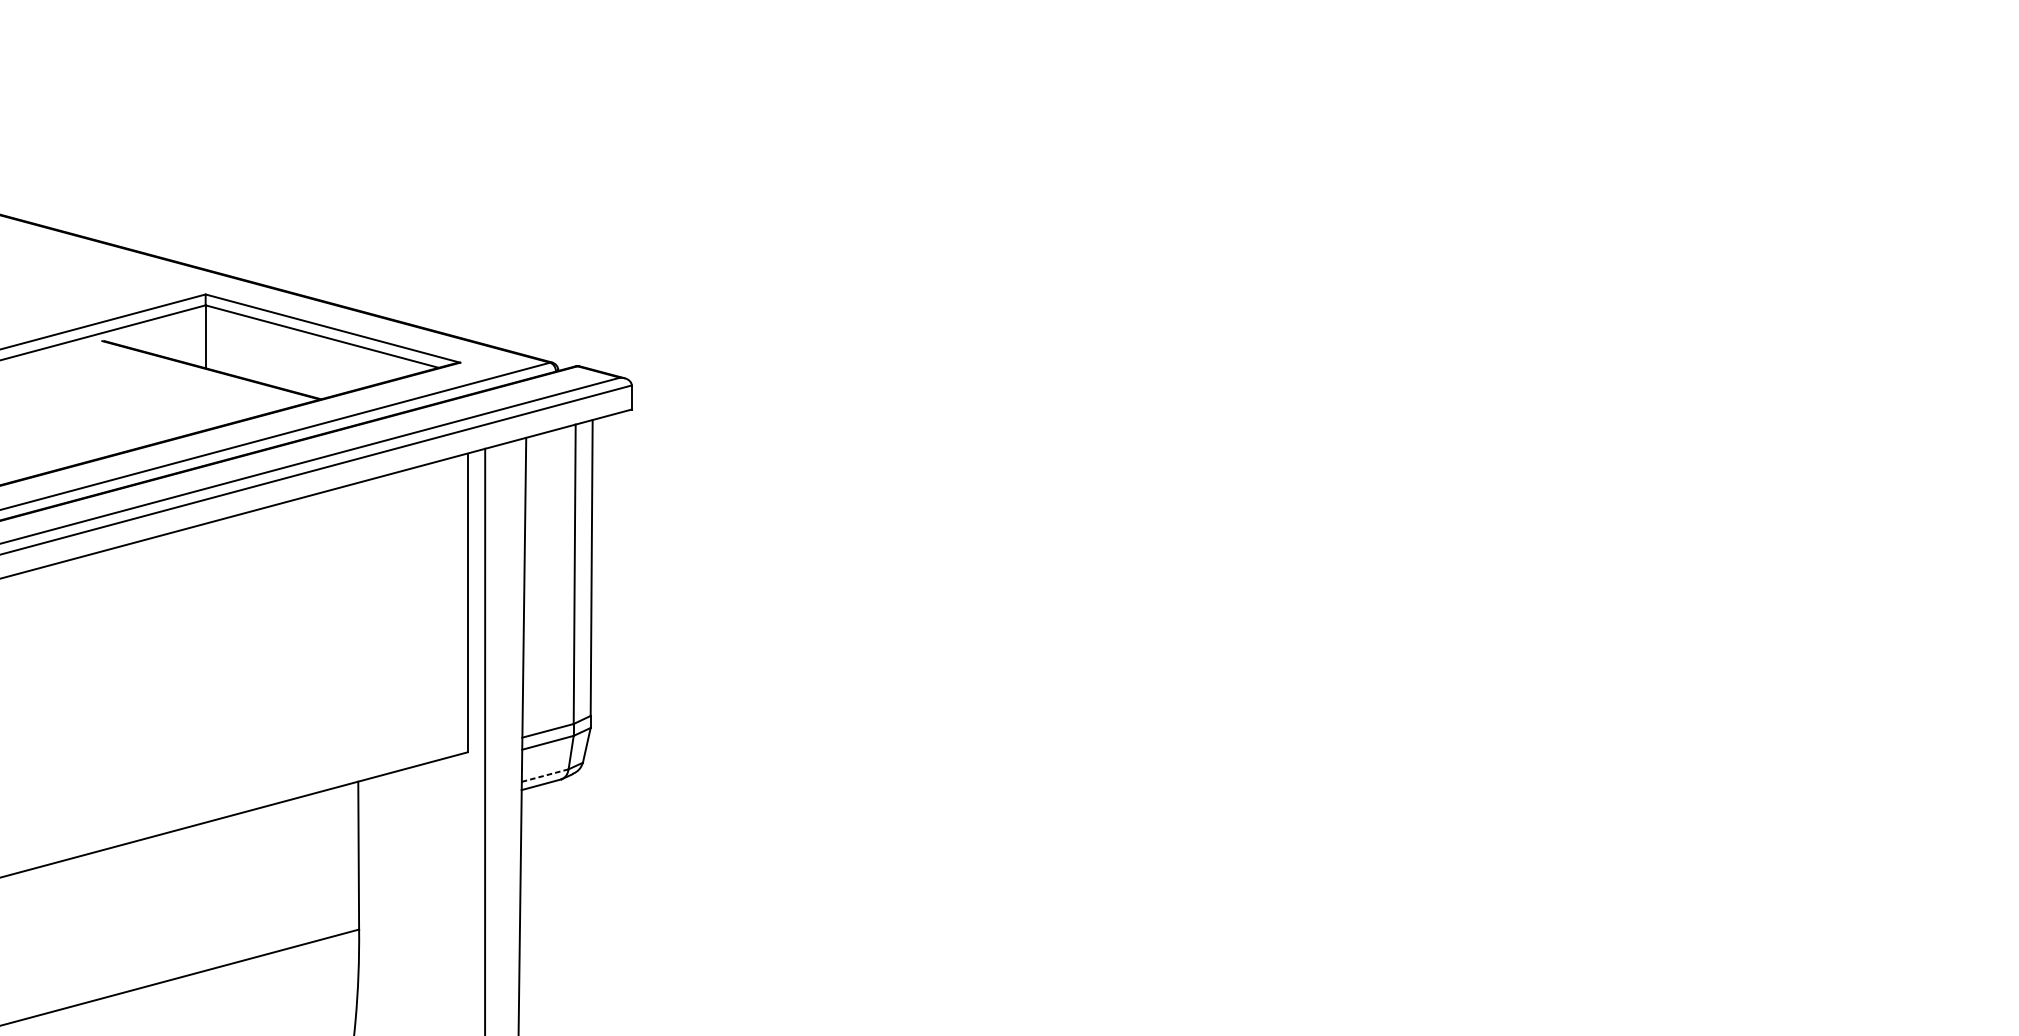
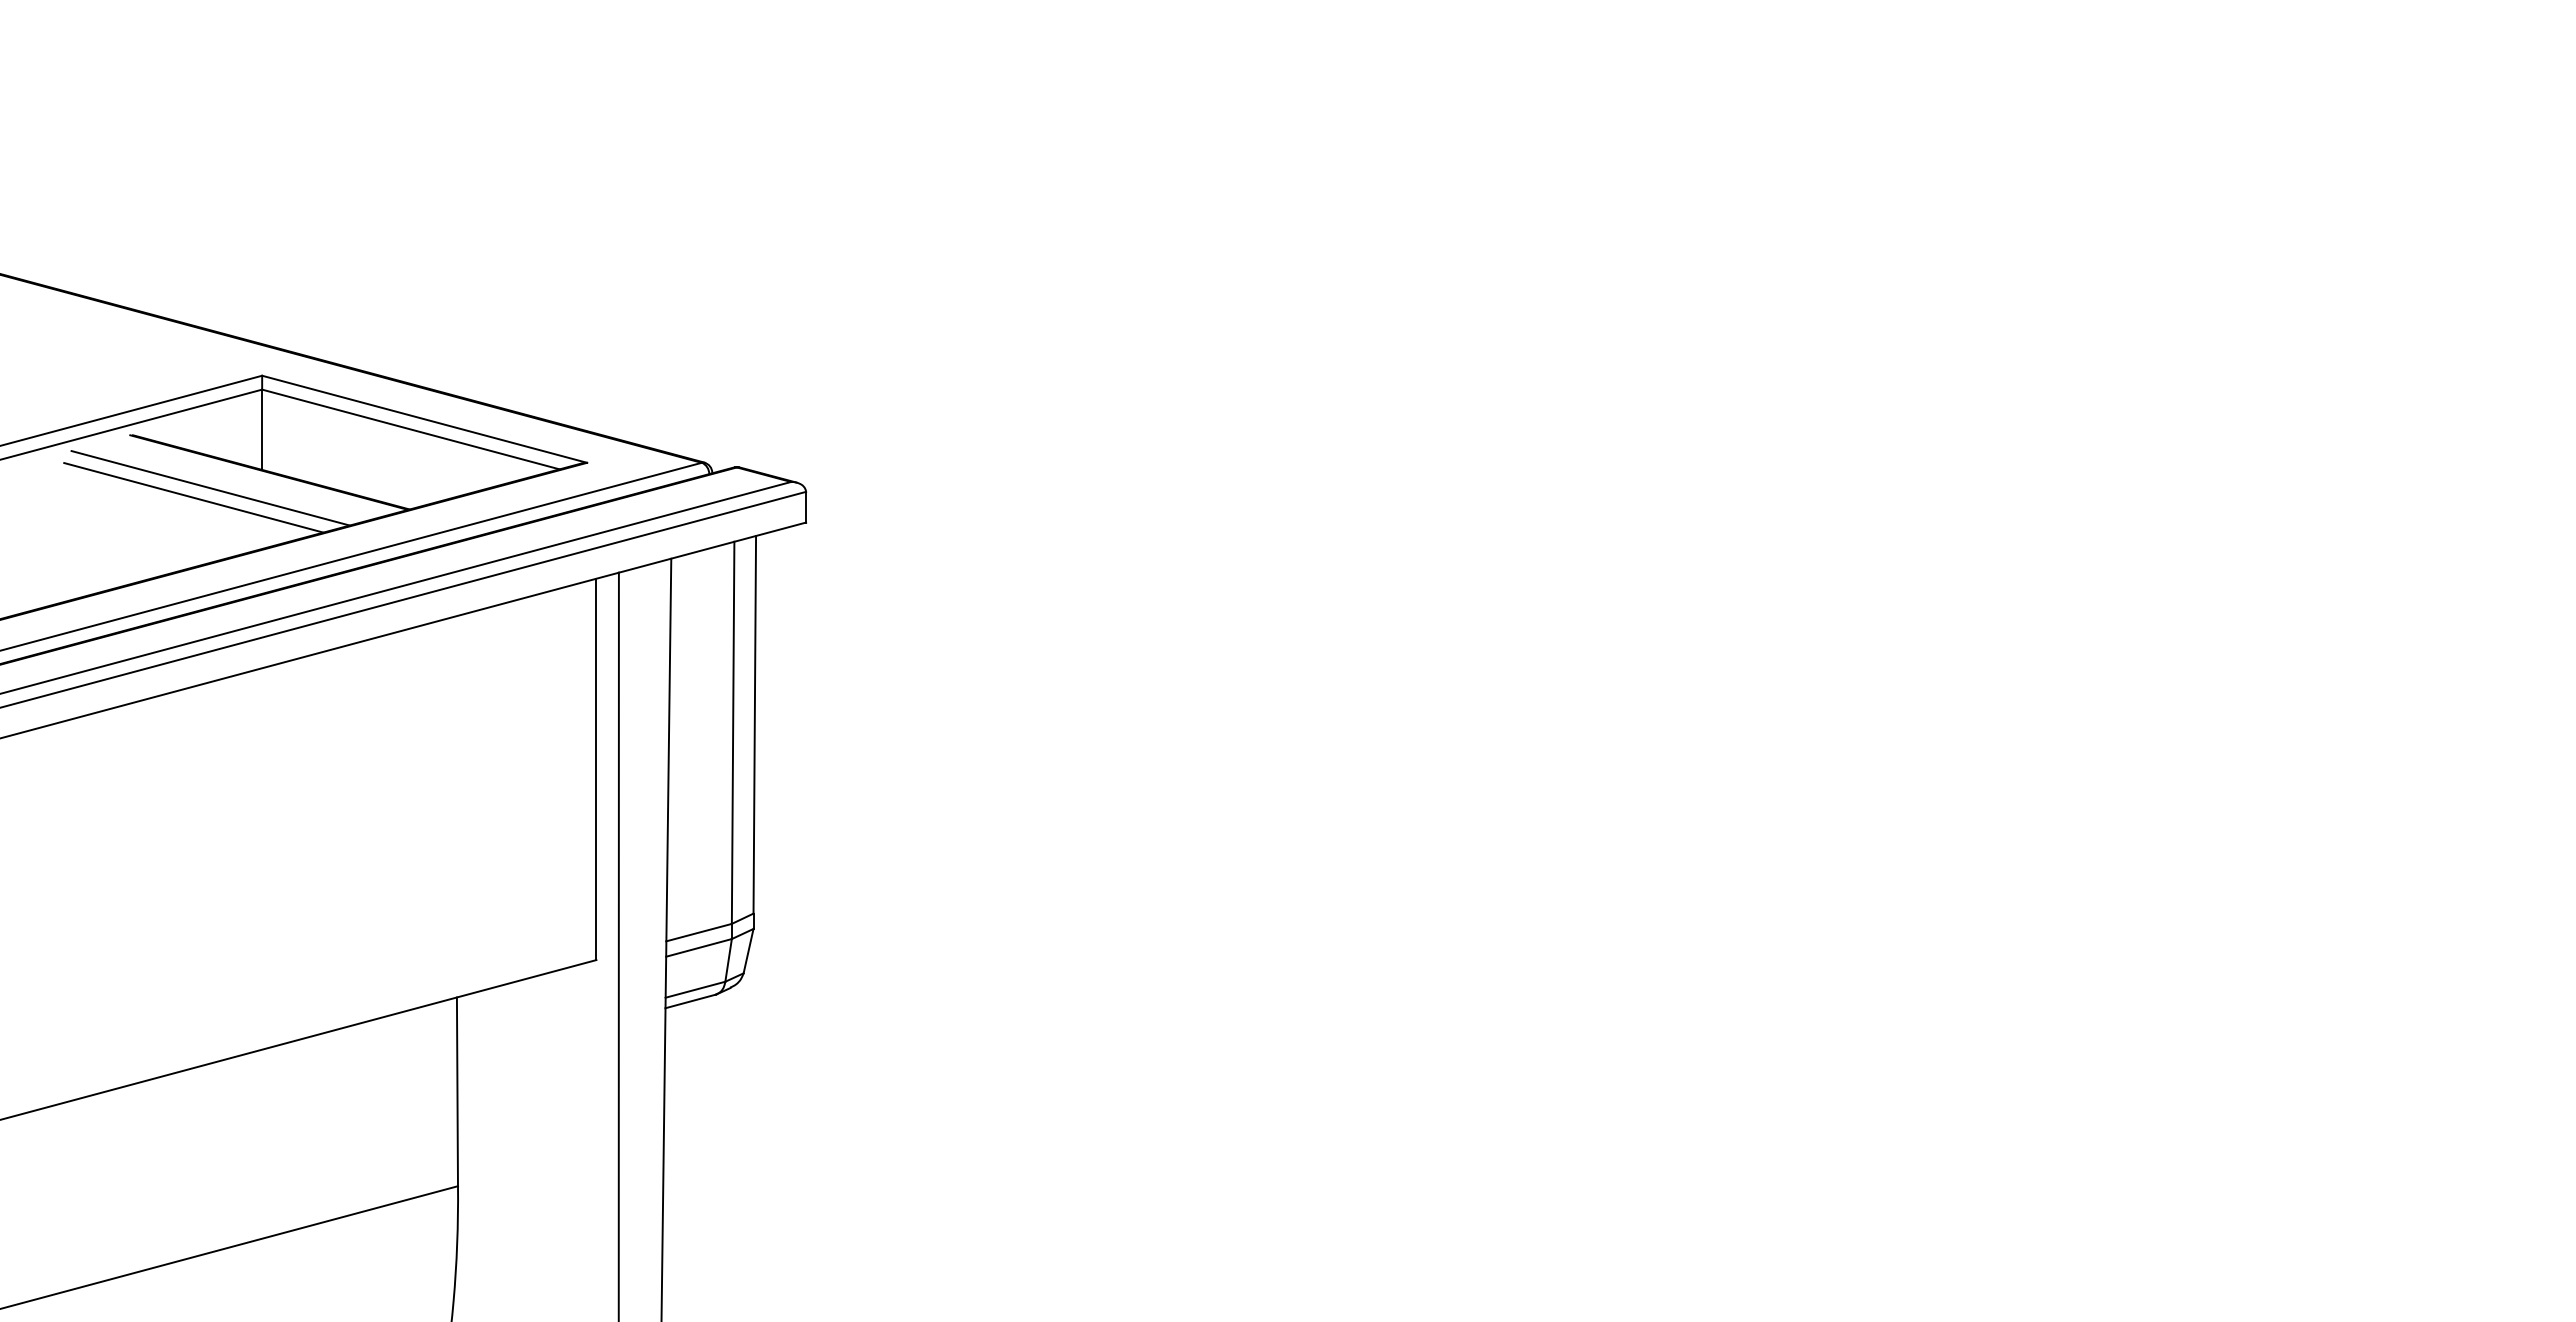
line: (165, 382) -> (210, 488), added
line: (151, 389) -> (193, 497), added
line: (545, 775) -> (695, 989), dashed -> solid

